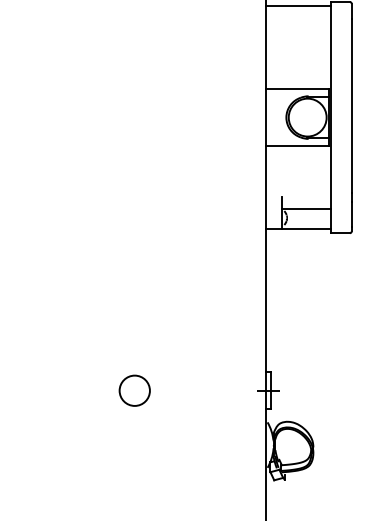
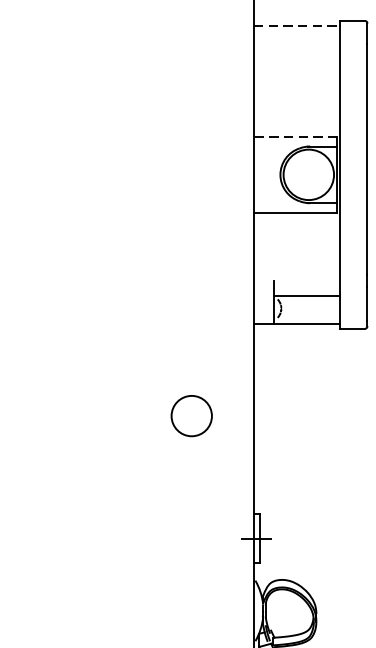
line: (299, 5) -> (297, 25), solid -> dashed
line: (297, 89) -> (295, 137), solid -> dashed
circle: (134, 390) -> (191, 415), moved

